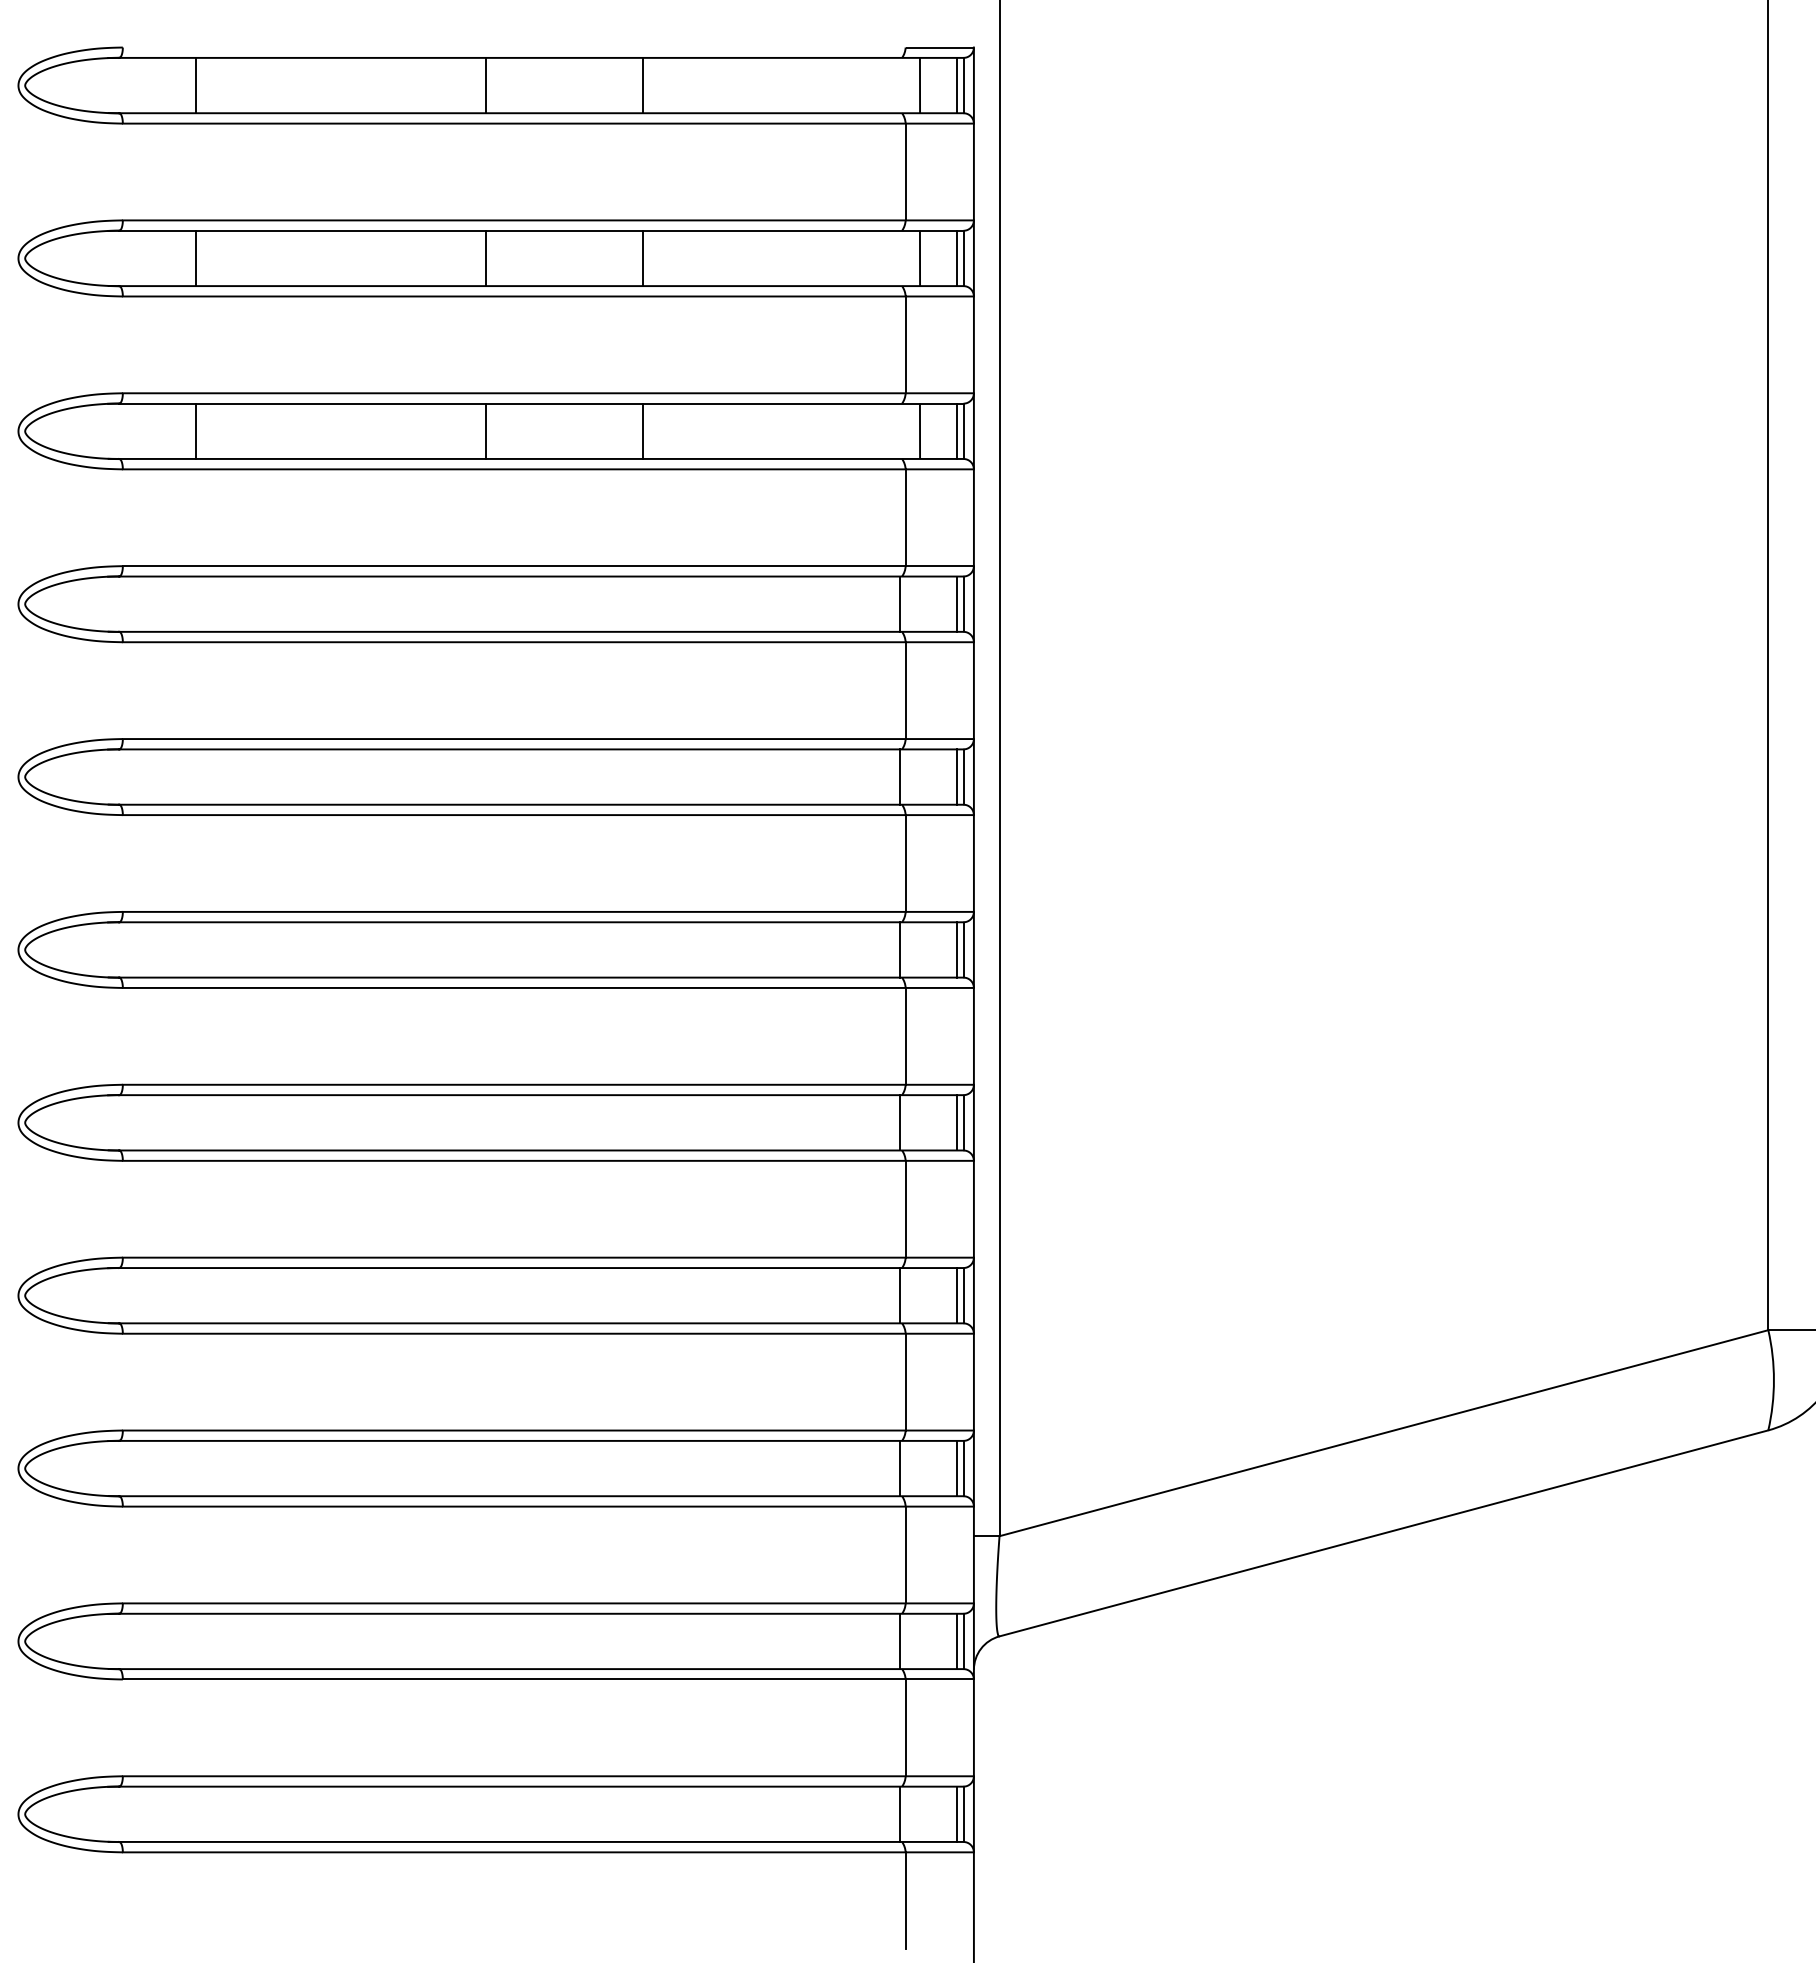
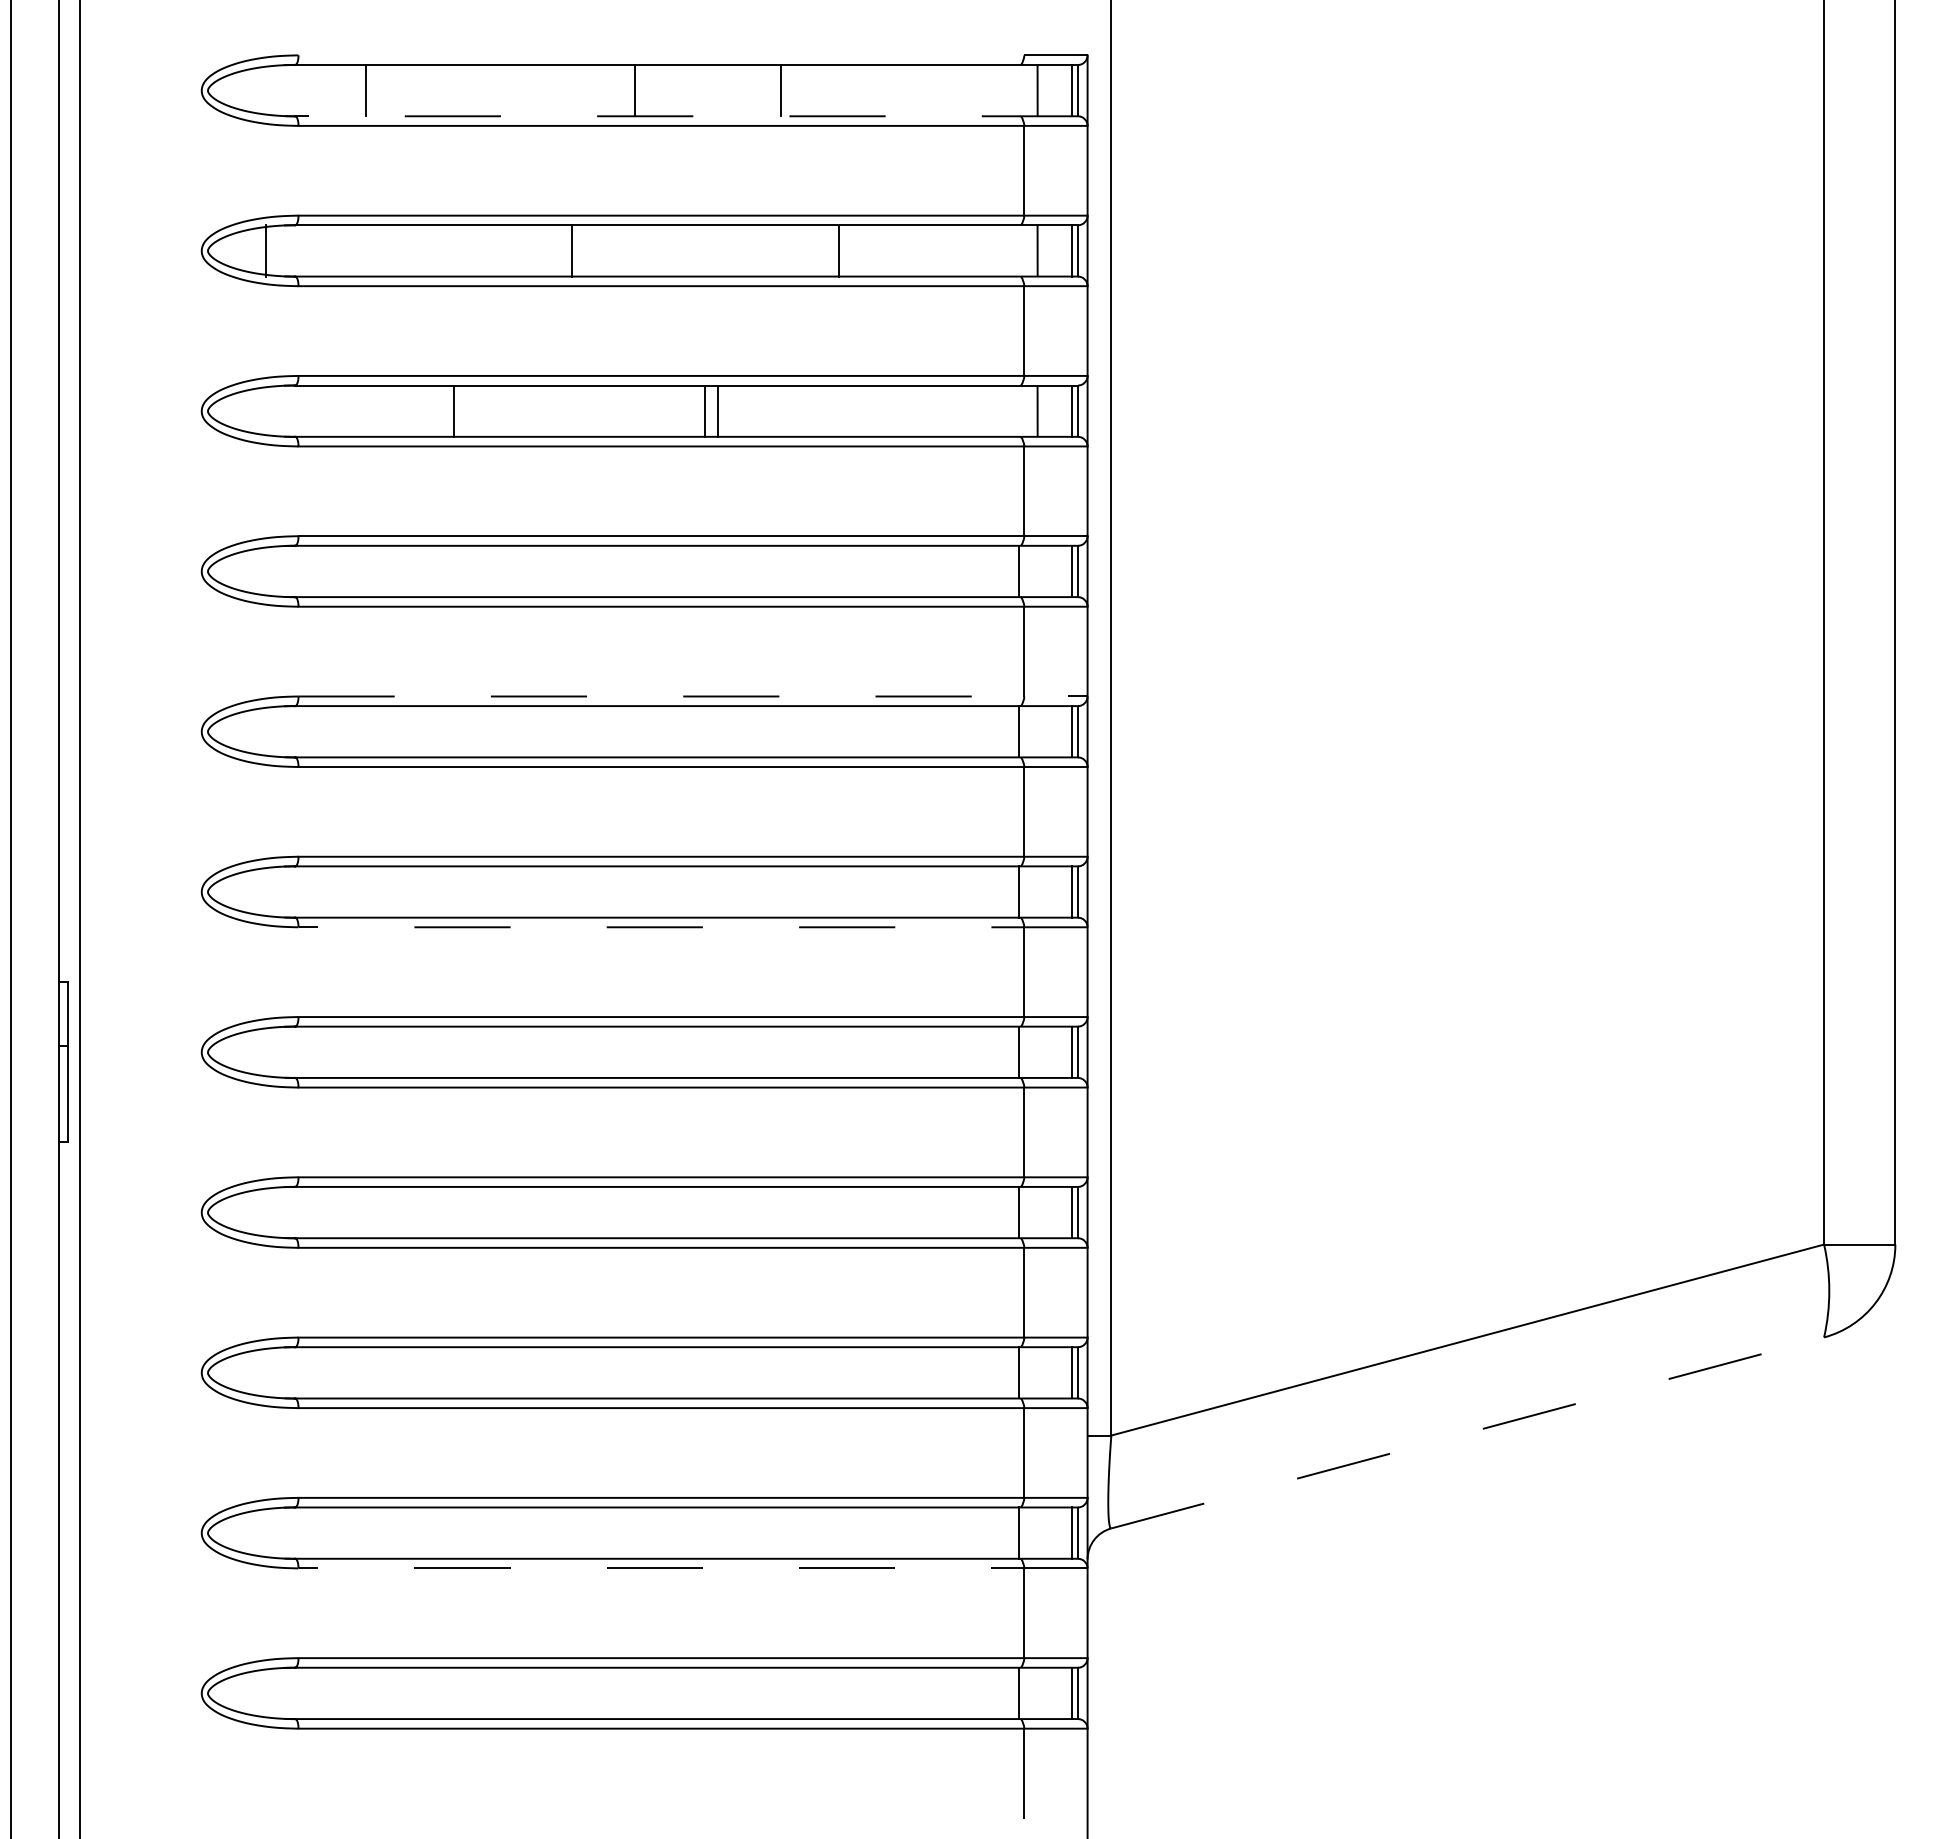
line: (541, 113) -> (686, 116), solid -> dashed
line: (196, 257) -> (266, 250), moved
line: (486, 257) -> (572, 250), moved
line: (642, 257) -> (838, 250), moved
line: (196, 430) -> (454, 410), moved
line: (486, 430) -> (718, 410), moved
line: (642, 430) -> (704, 410), moved
line: (548, 739) -> (693, 696), solid -> dashed
line: (548, 988) -> (693, 927), solid -> dashed
line: (1383, 1532) -> (1467, 1432), solid -> dashed
line: (548, 1679) -> (693, 1568), solid -> dashed

